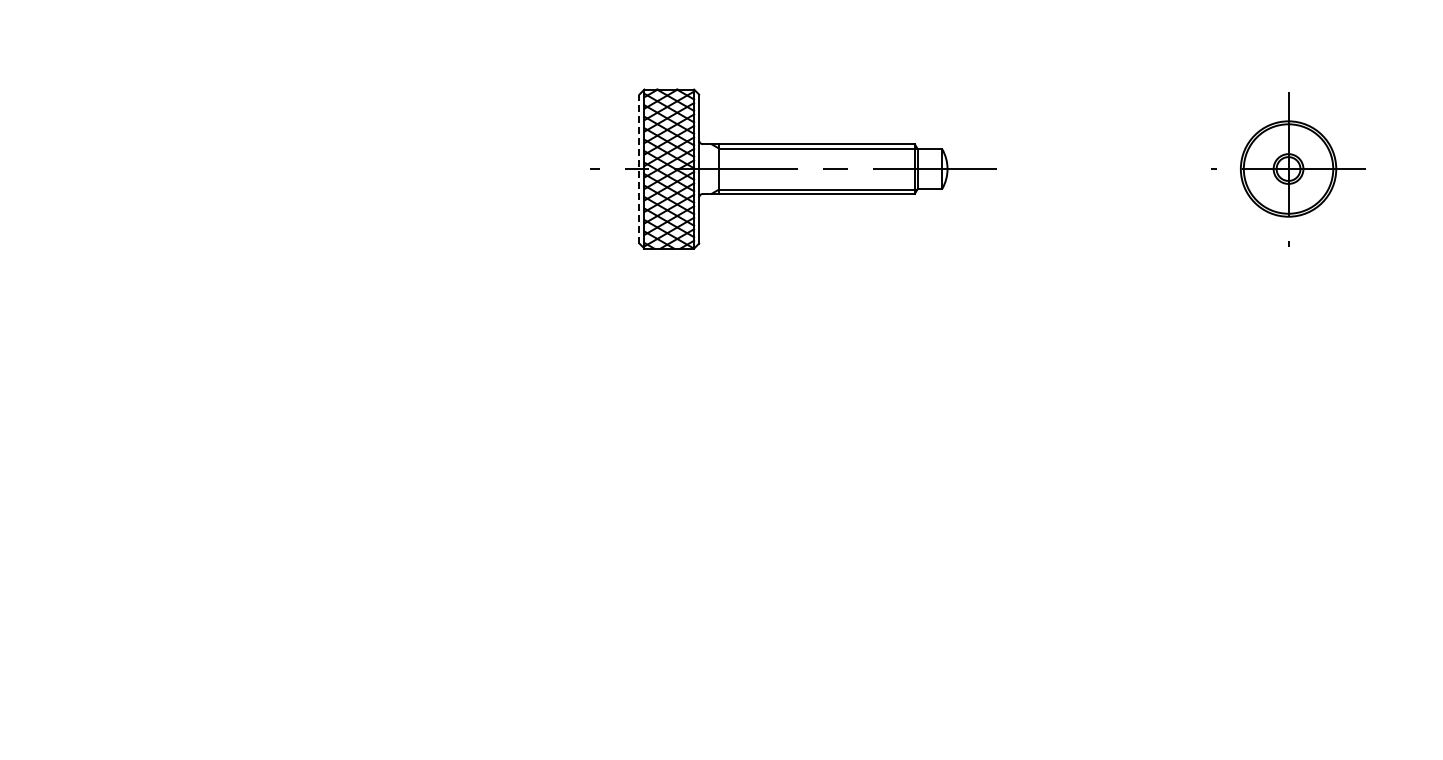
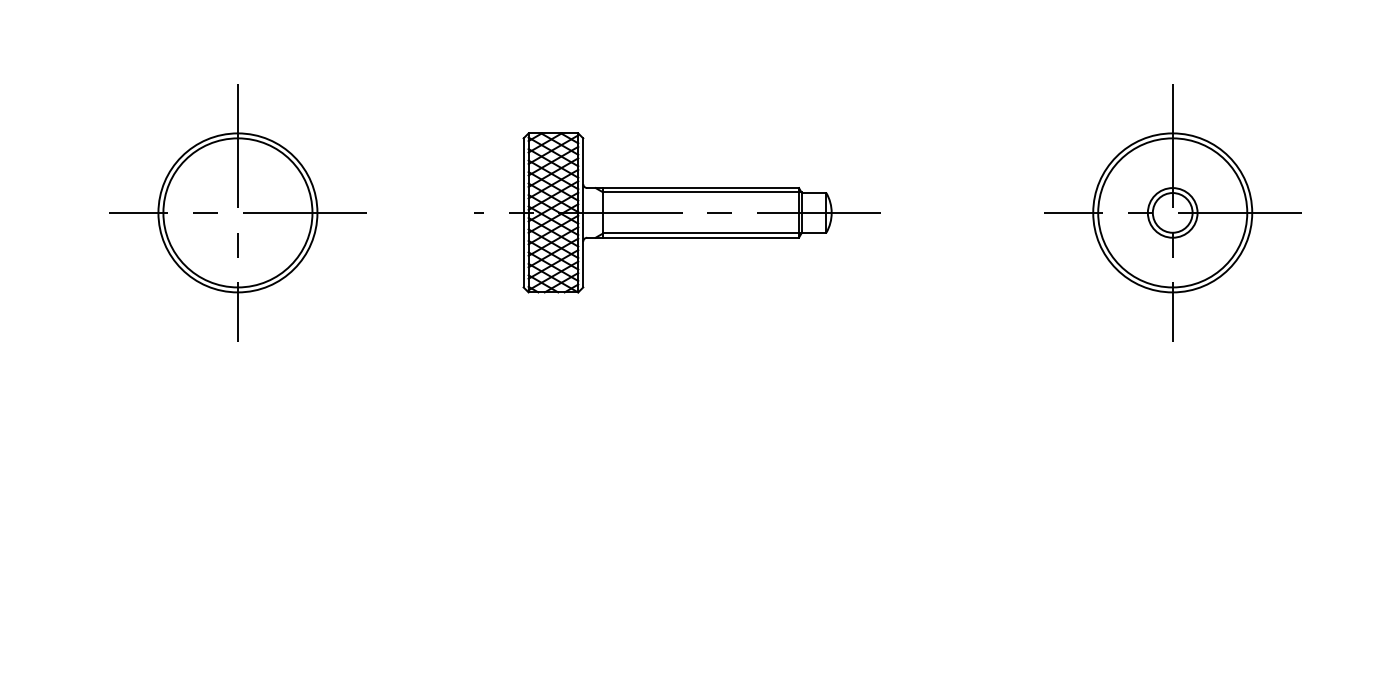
part: (353, 168) -> (237, 212), added
part: (1288, 168) -> (1172, 212), size x1.67
line: (639, 169) -> (523, 213), dashed -> solid

